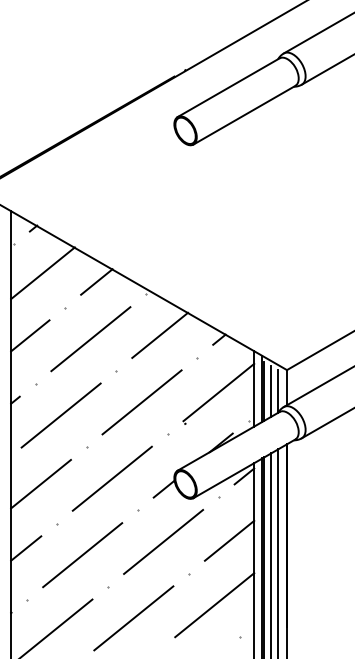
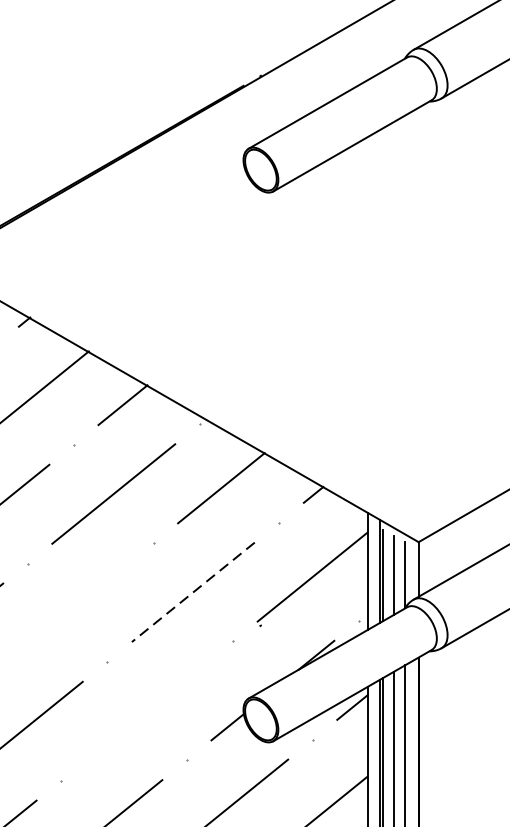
line: (142, 402) -> (193, 592), solid -> dashed
line: (60, 415) -> (66, 612), removed
line: (111, 478) -> (145, 710), removed

